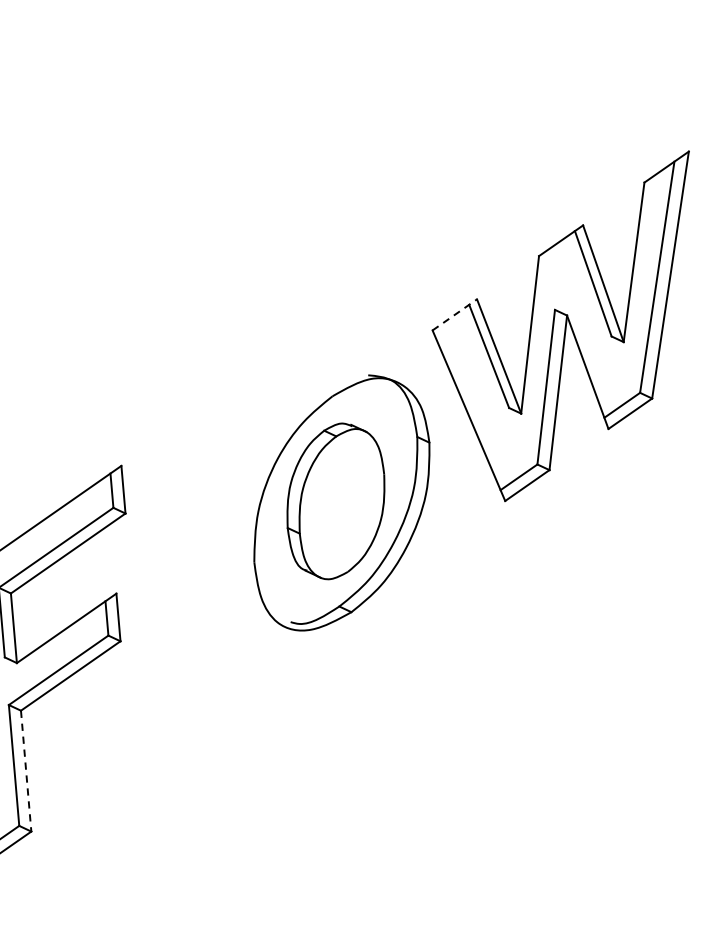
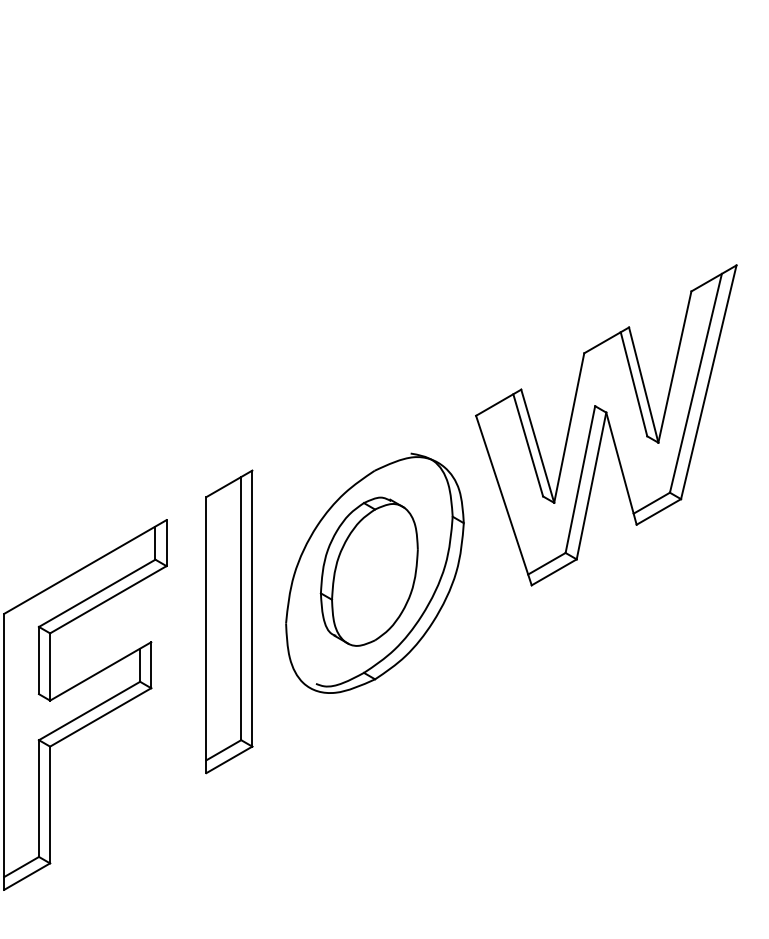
line: (455, 314) -> (499, 402), dashed -> solid
part: (195, 565) -> (229, 621), added
line: (26, 771) -> (50, 805), dashed -> solid

